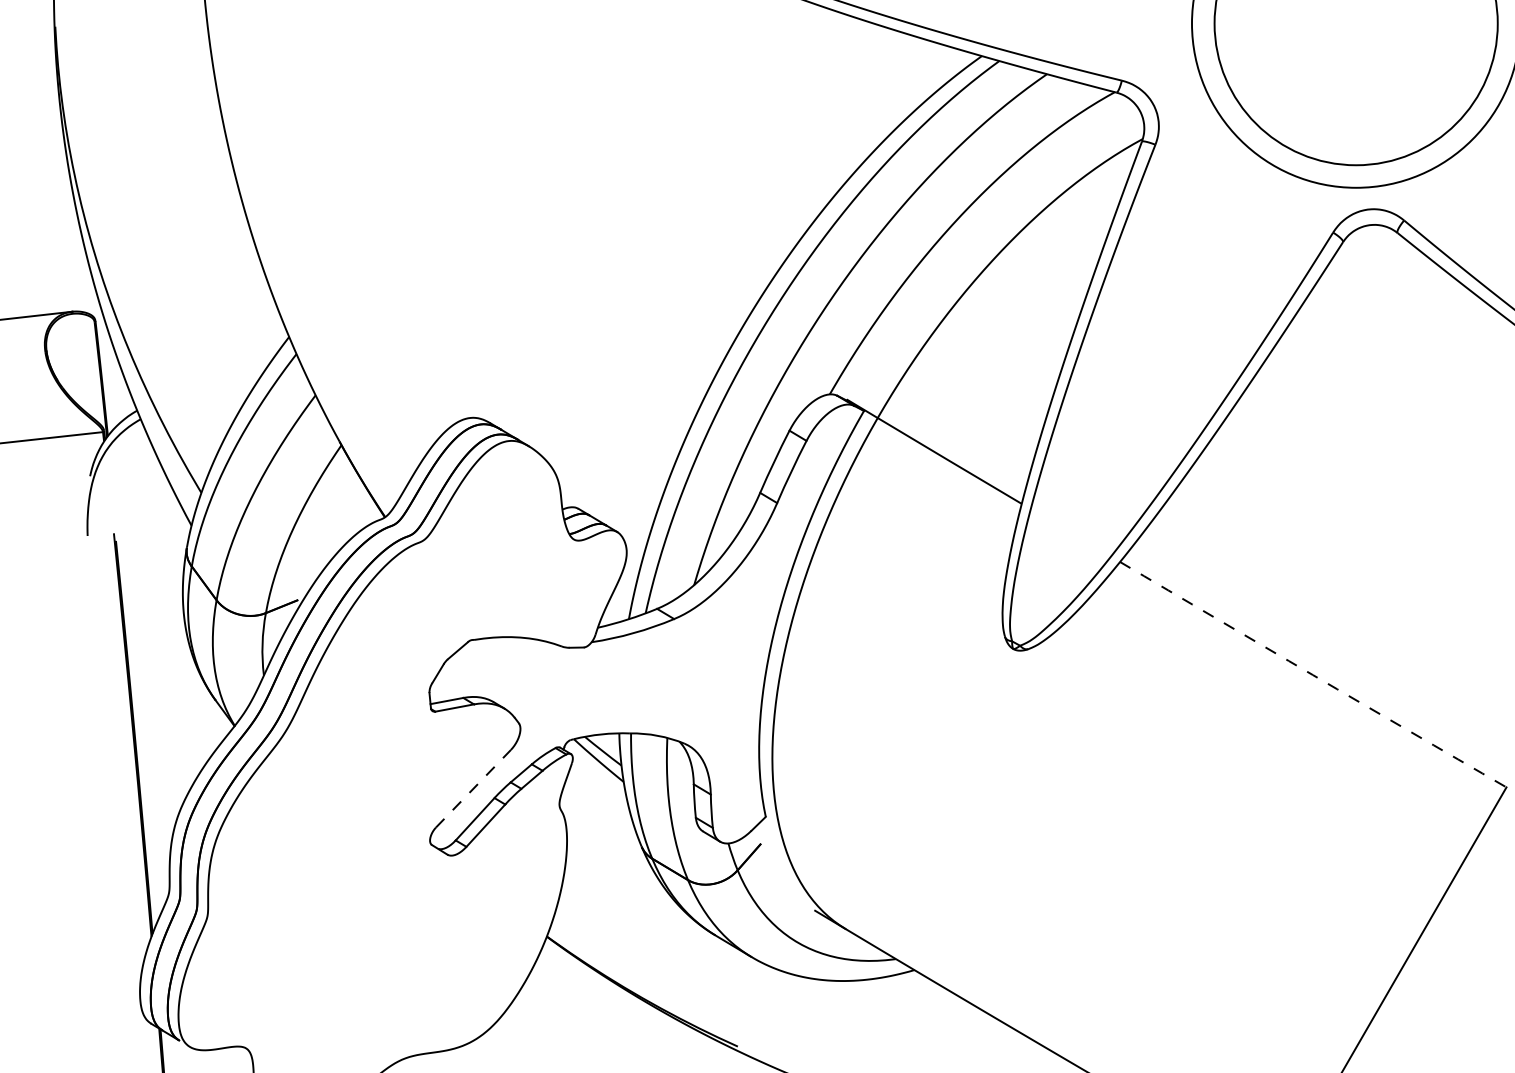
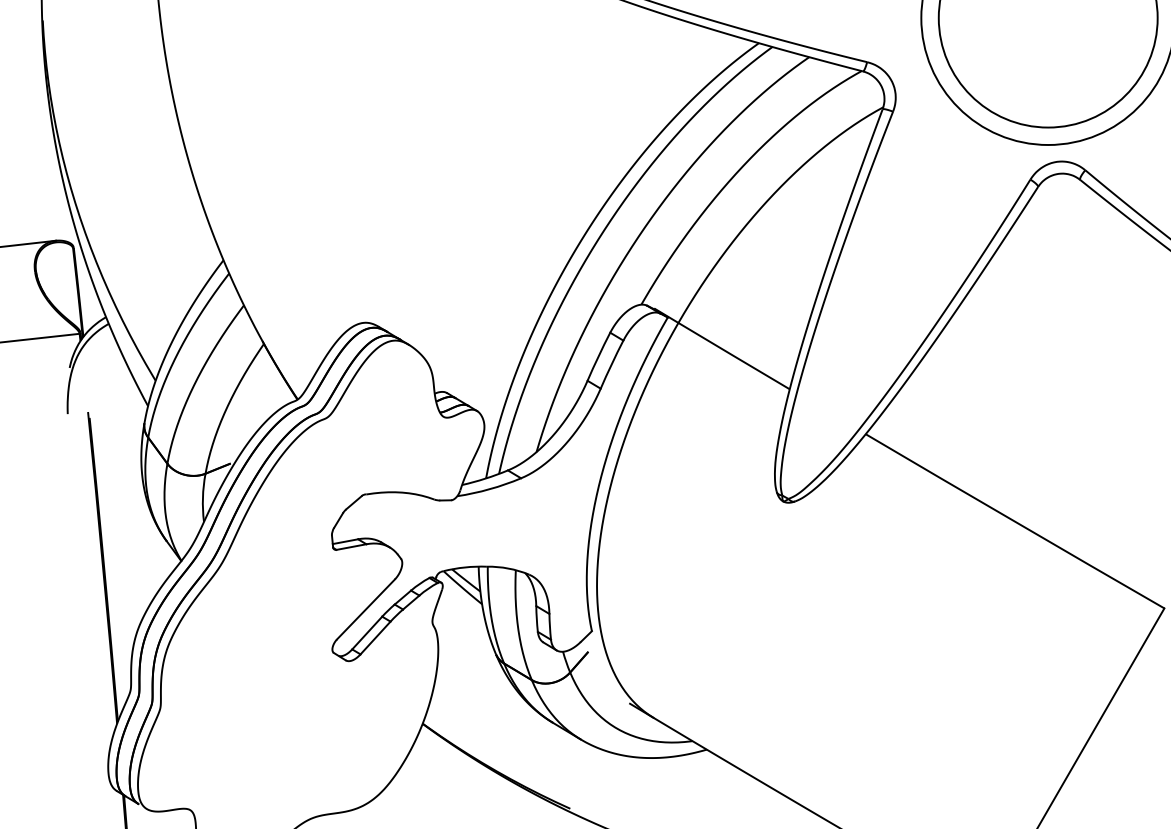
arc: (1312, 674) -> (1014, 521), dashed -> solid
line: (472, 788) -> (365, 609), dashed -> solid

